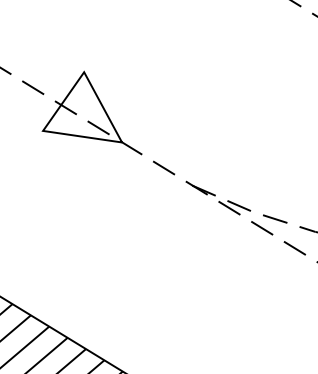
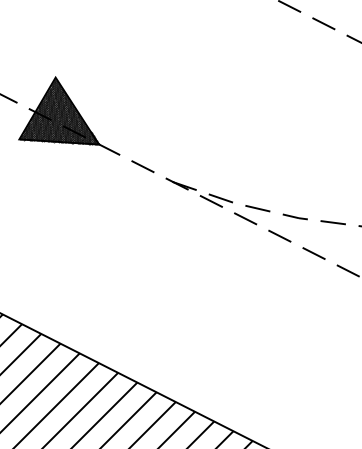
hatch: (84, 106) -> (58, 111), added

